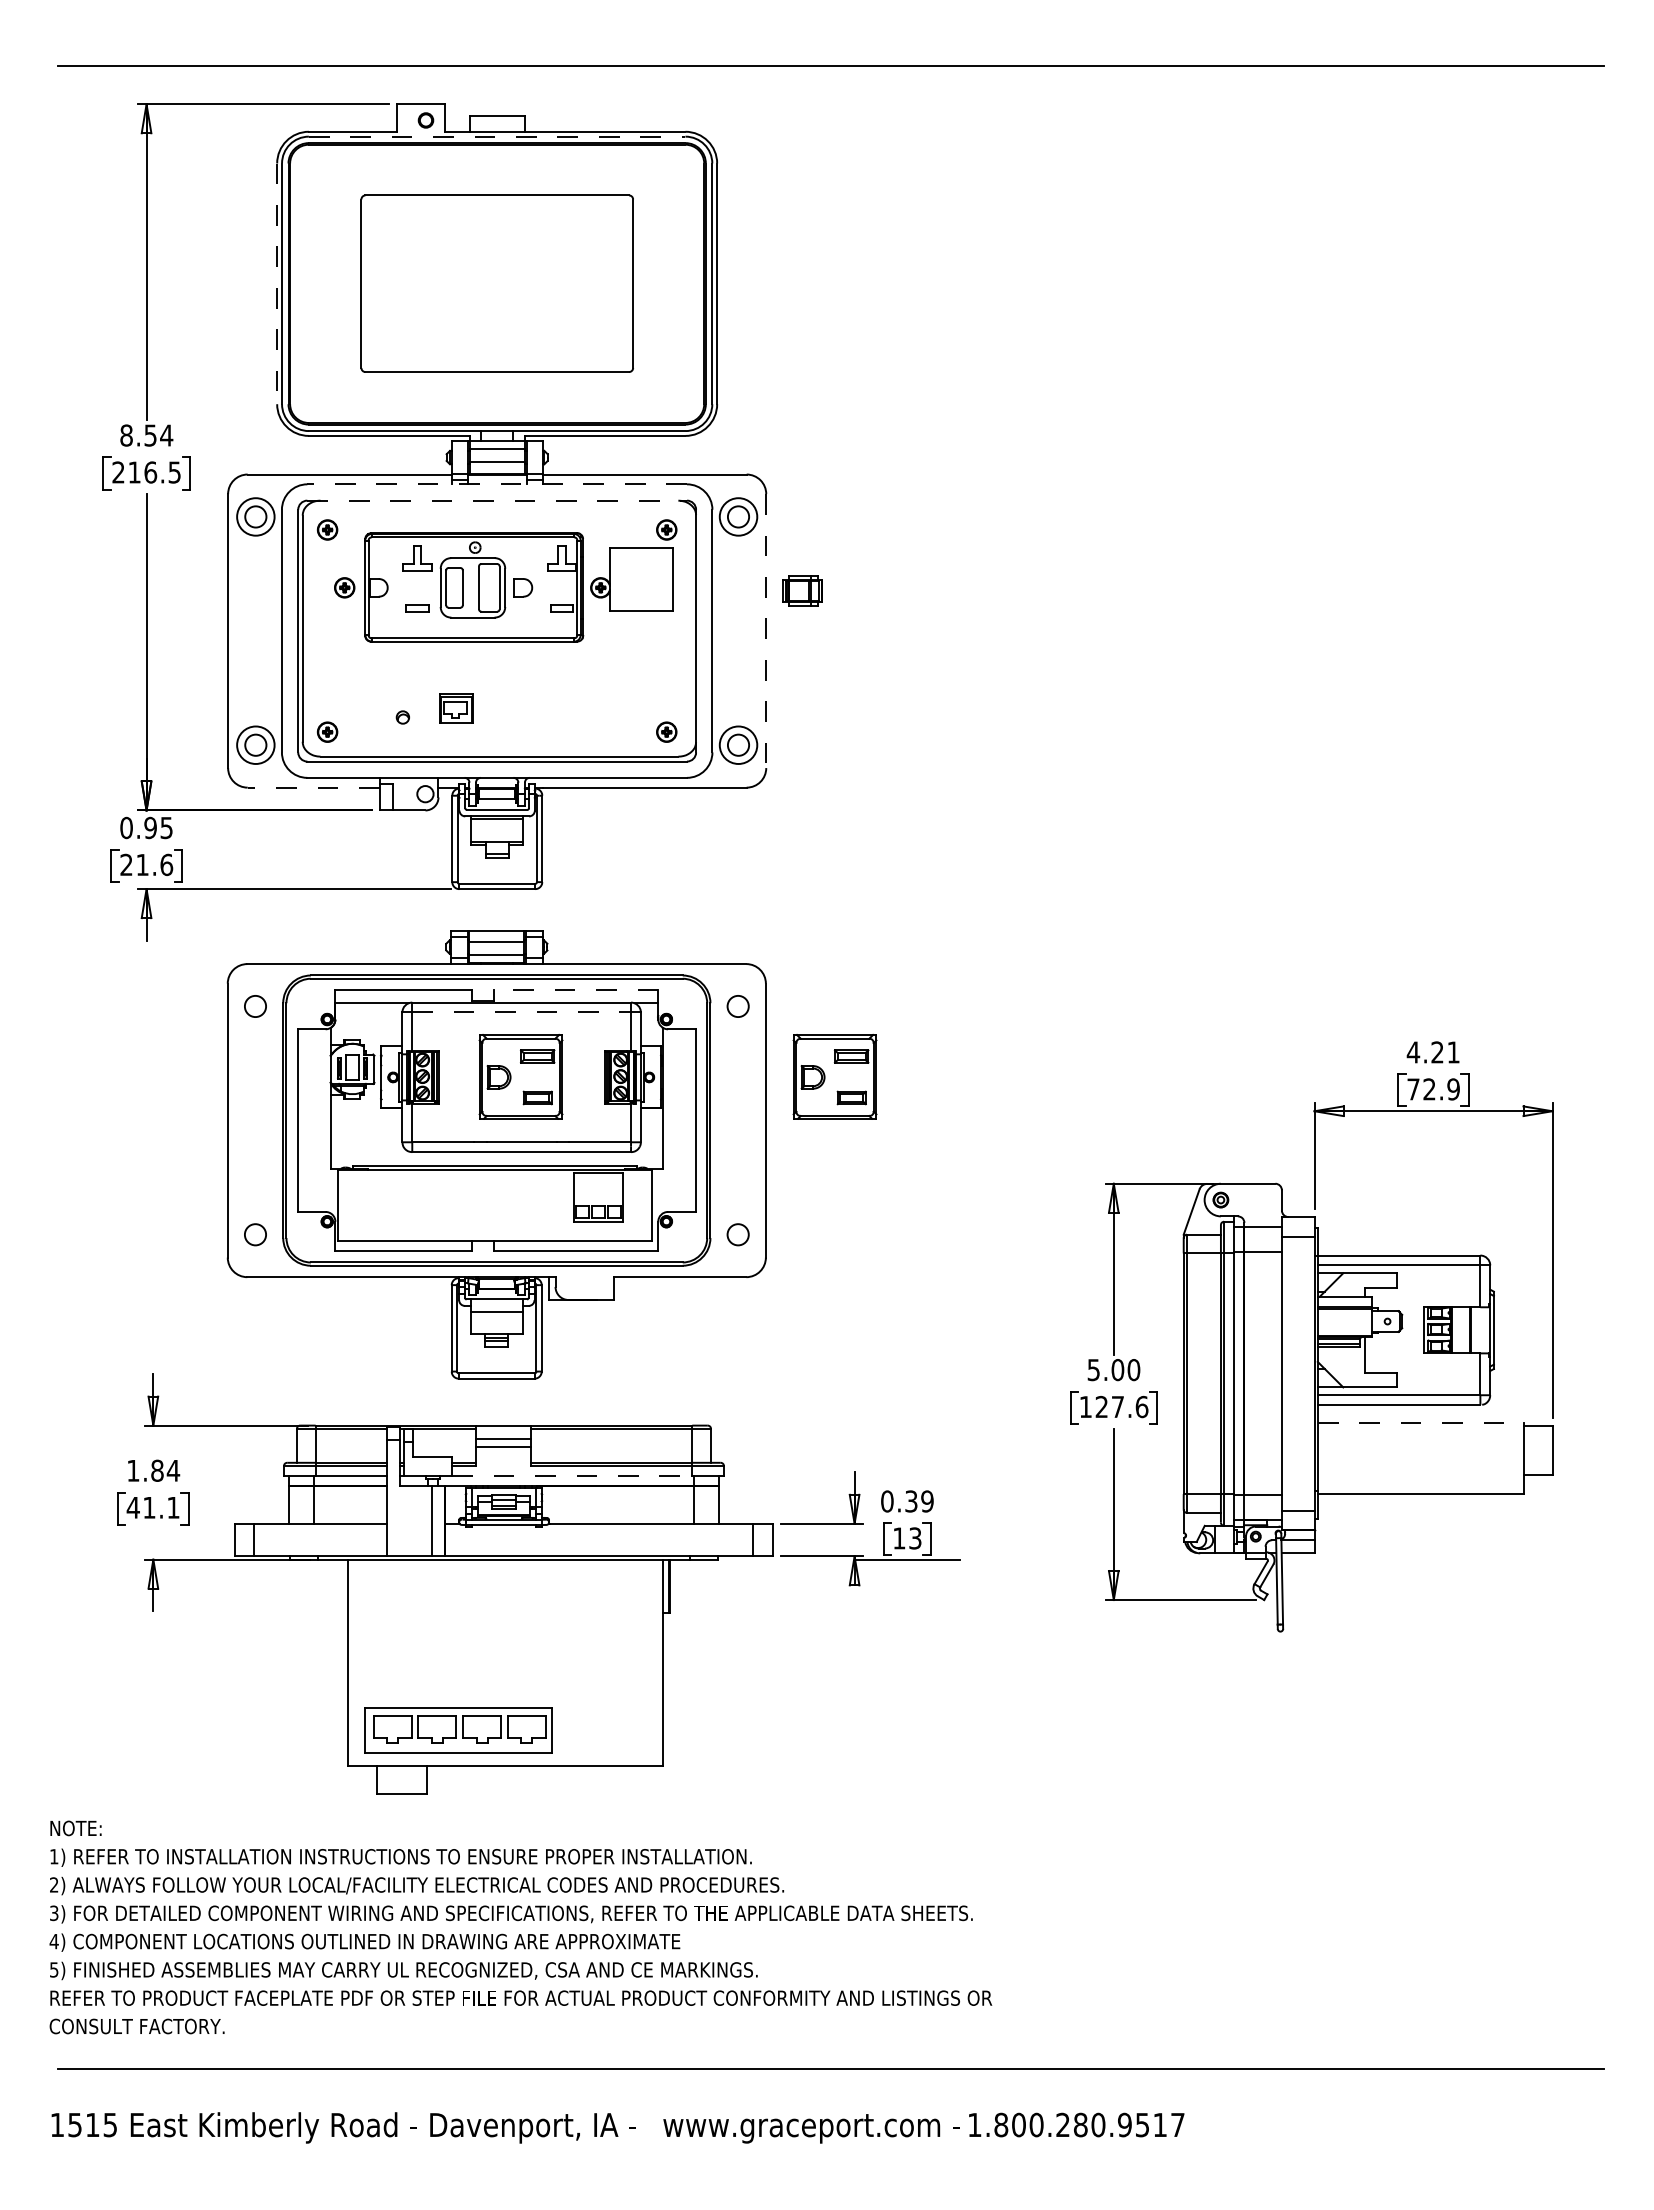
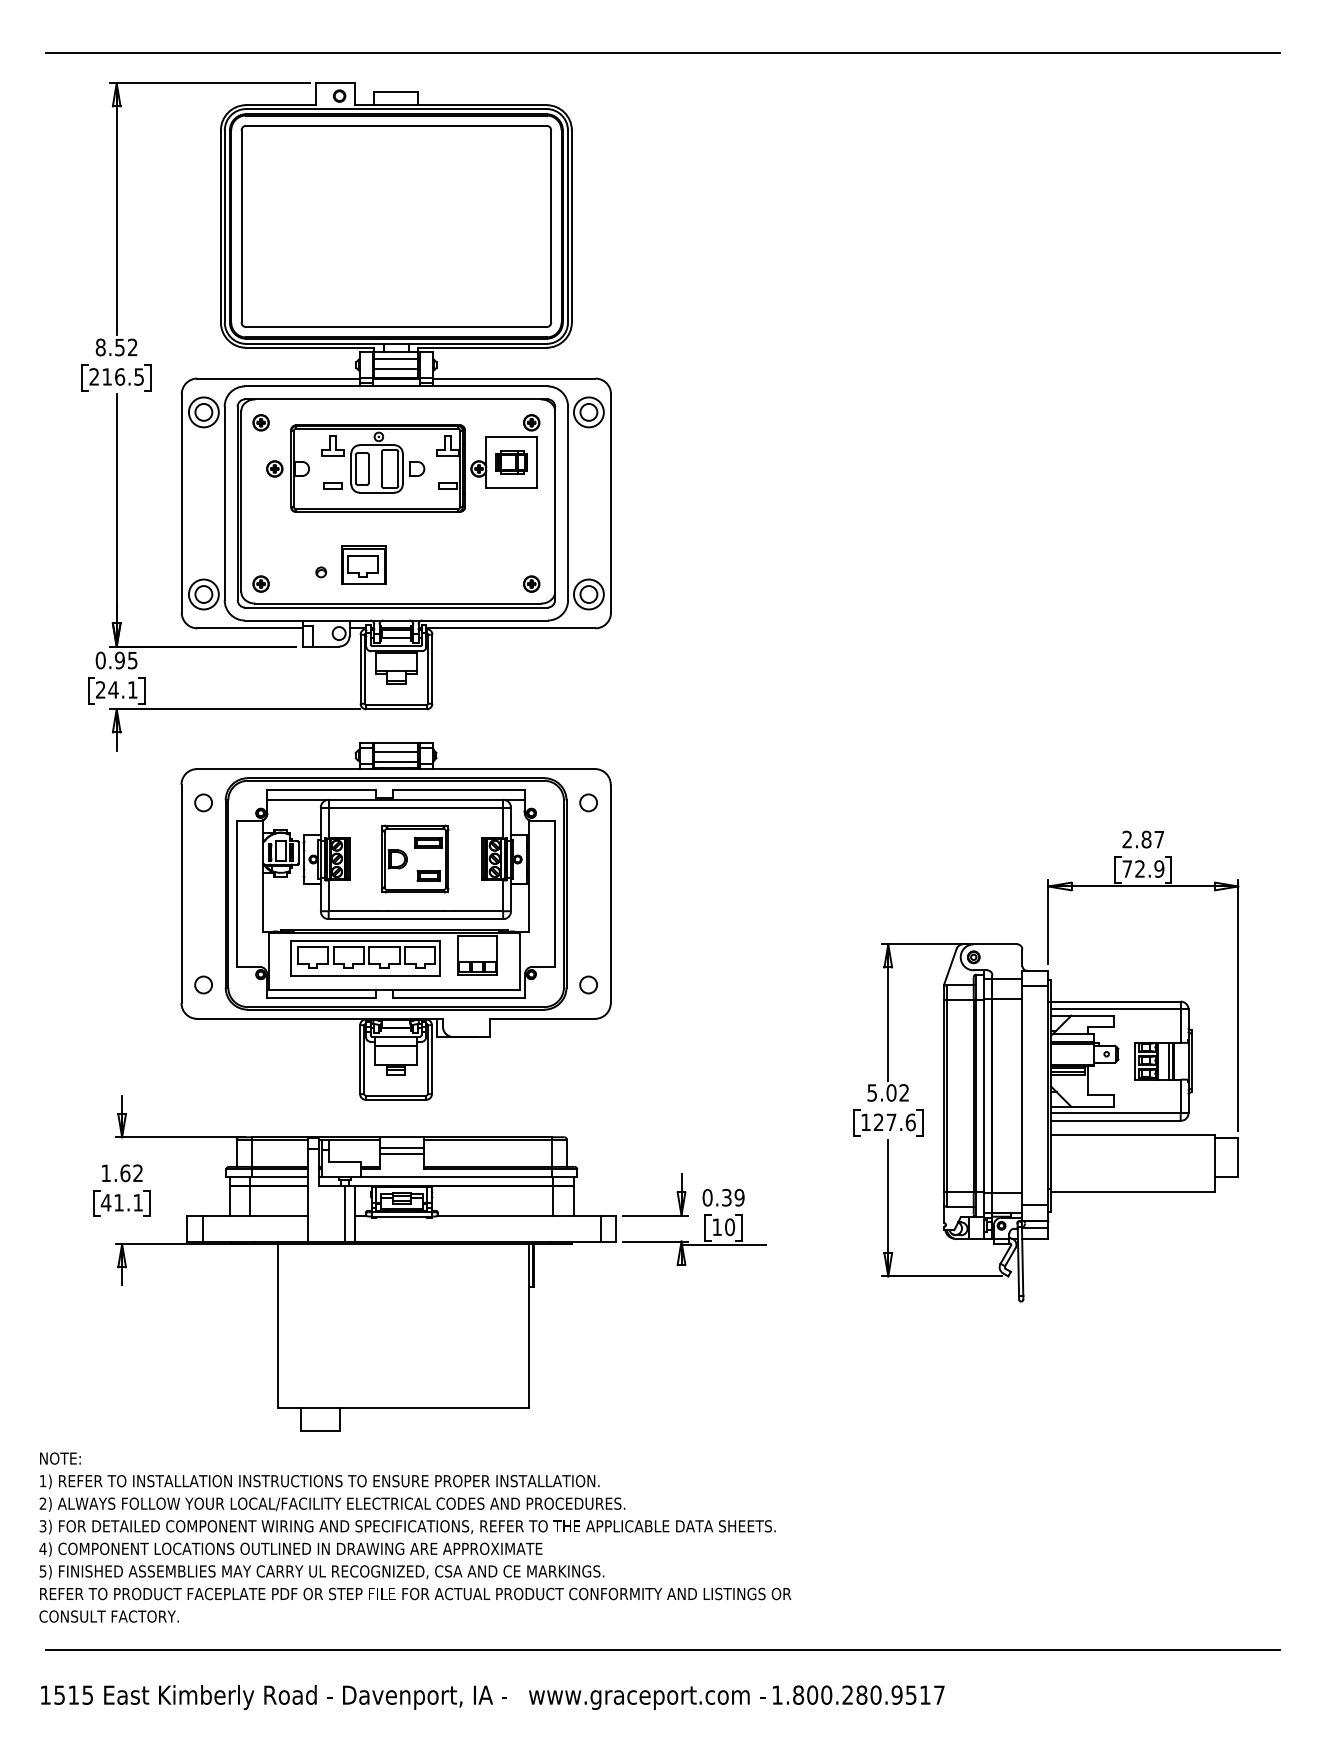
line: (497, 136) -> (396, 108), dashed -> solid
part: (497, 283) -> (396, 226), size x1.43
line: (277, 284) -> (221, 226), dashed -> solid
text: (166, 435) -> (132, 347), 8.54 -> 8.52
line: (497, 484) -> (396, 386), dashed -> solid
line: (497, 500) -> (396, 399), dashed -> solid
part: (802, 590) -> (511, 462), moved
line: (766, 631) -> (611, 503), dashed -> solid
part: (456, 708) -> (363, 565), size x1.67
line: (313, 787) -> (249, 628), dashed -> solid
text: (154, 864) -> (123, 689), 21.6 -> 24.1
line: (575, 990) -> (458, 790), dashed -> solid
line: (522, 1012) -> (416, 807), dashed -> solid
text: (1432, 1052) -> (1142, 839), 4.21 -> 2.87
part: (834, 1076) -> (665, 858), removed
line: (1465, 1330) -> (1168, 1061), added
text: (1133, 1370) -> (903, 1093), 5.00 -> 5.02
line: (1420, 1422) -> (1132, 1134), dashed -> solid
text: (165, 1470) -> (131, 1173), 1.84 -> 1.62
line: (572, 1475) -> (456, 1177), dashed -> solid
text: (915, 1538) -> (730, 1227), 13 -> 10
part: (458, 1730) -> (365, 958), moved

